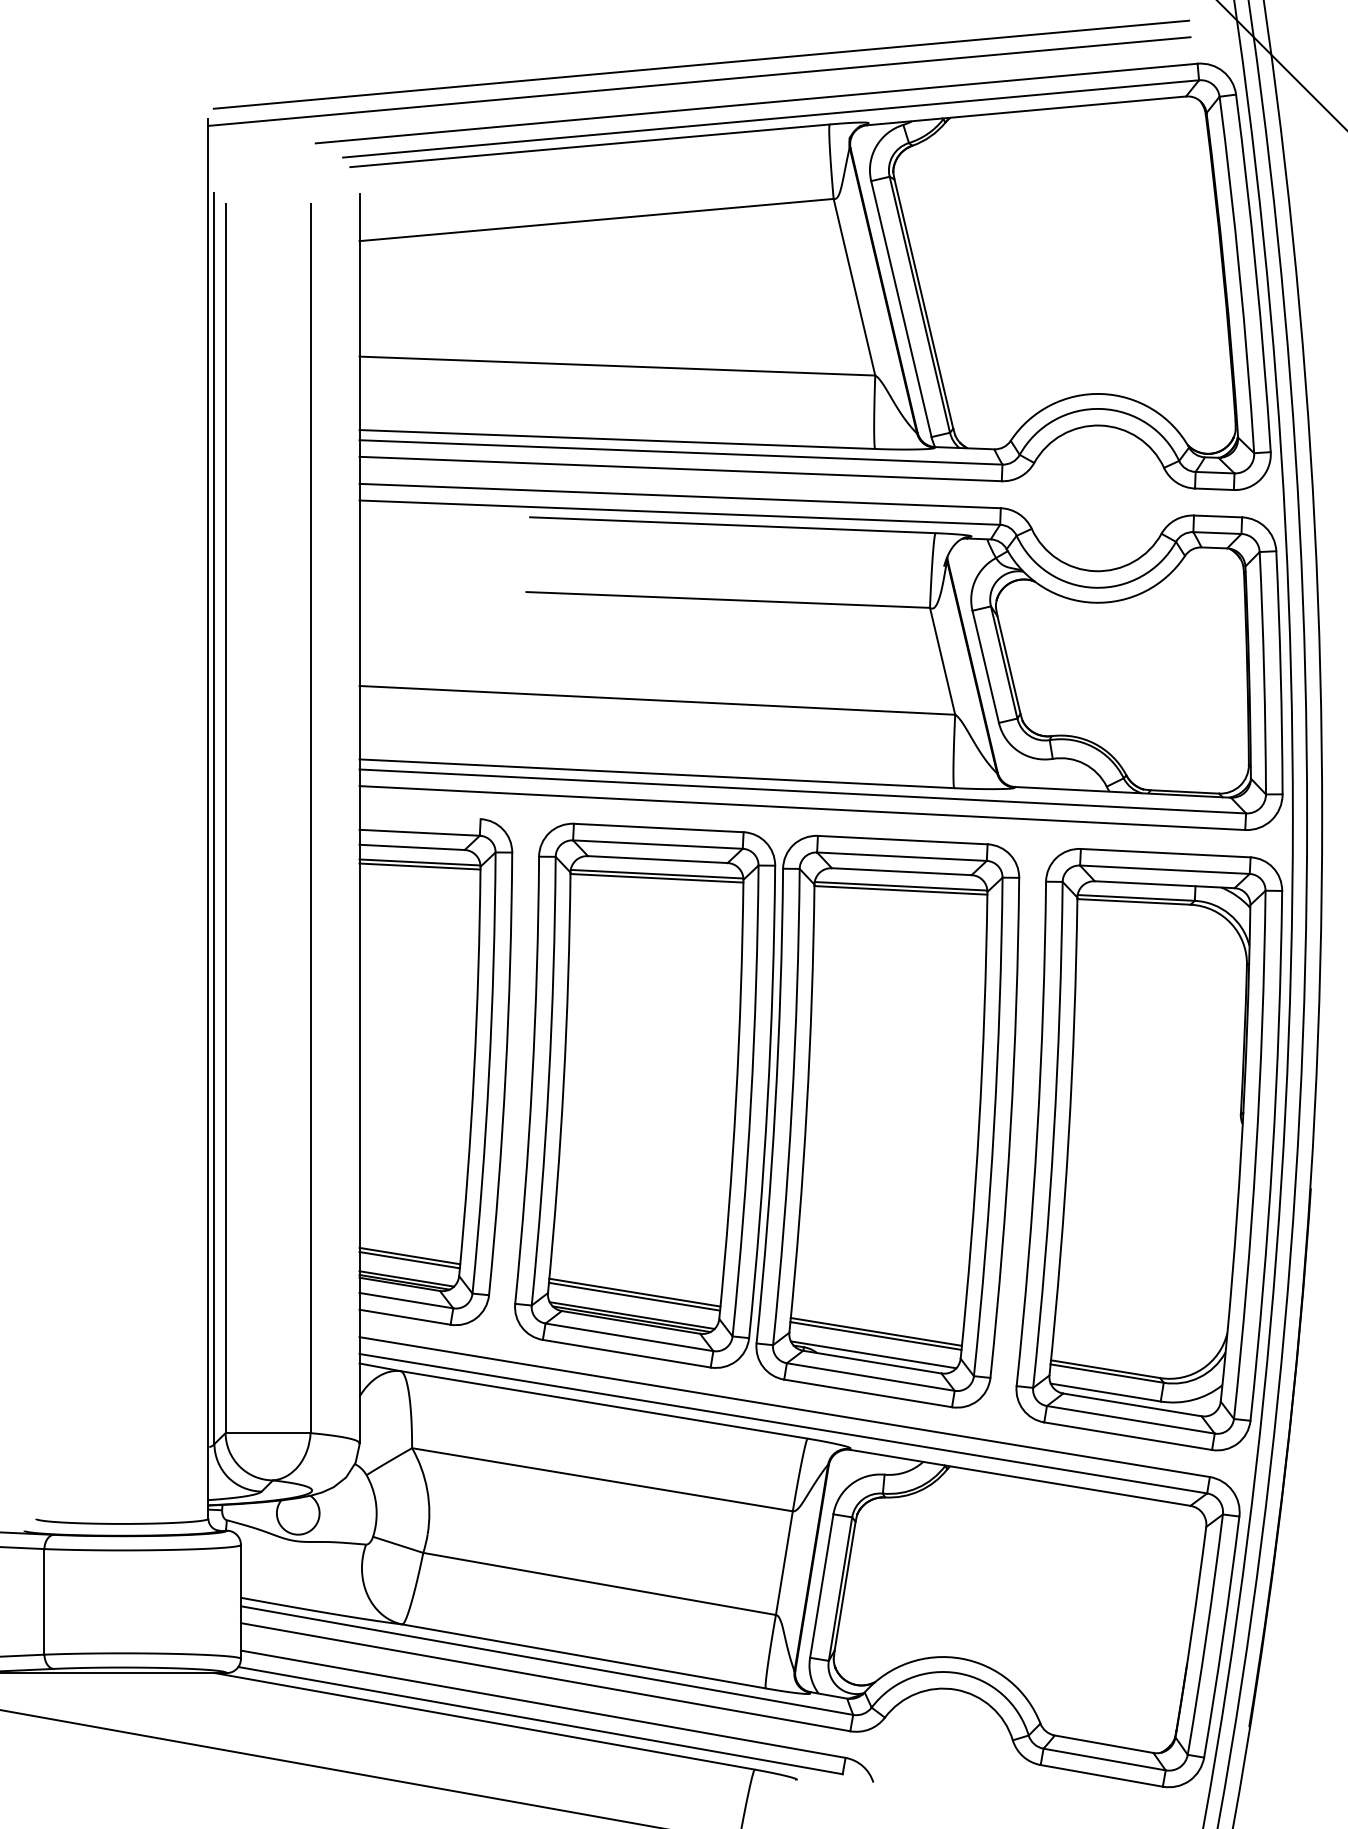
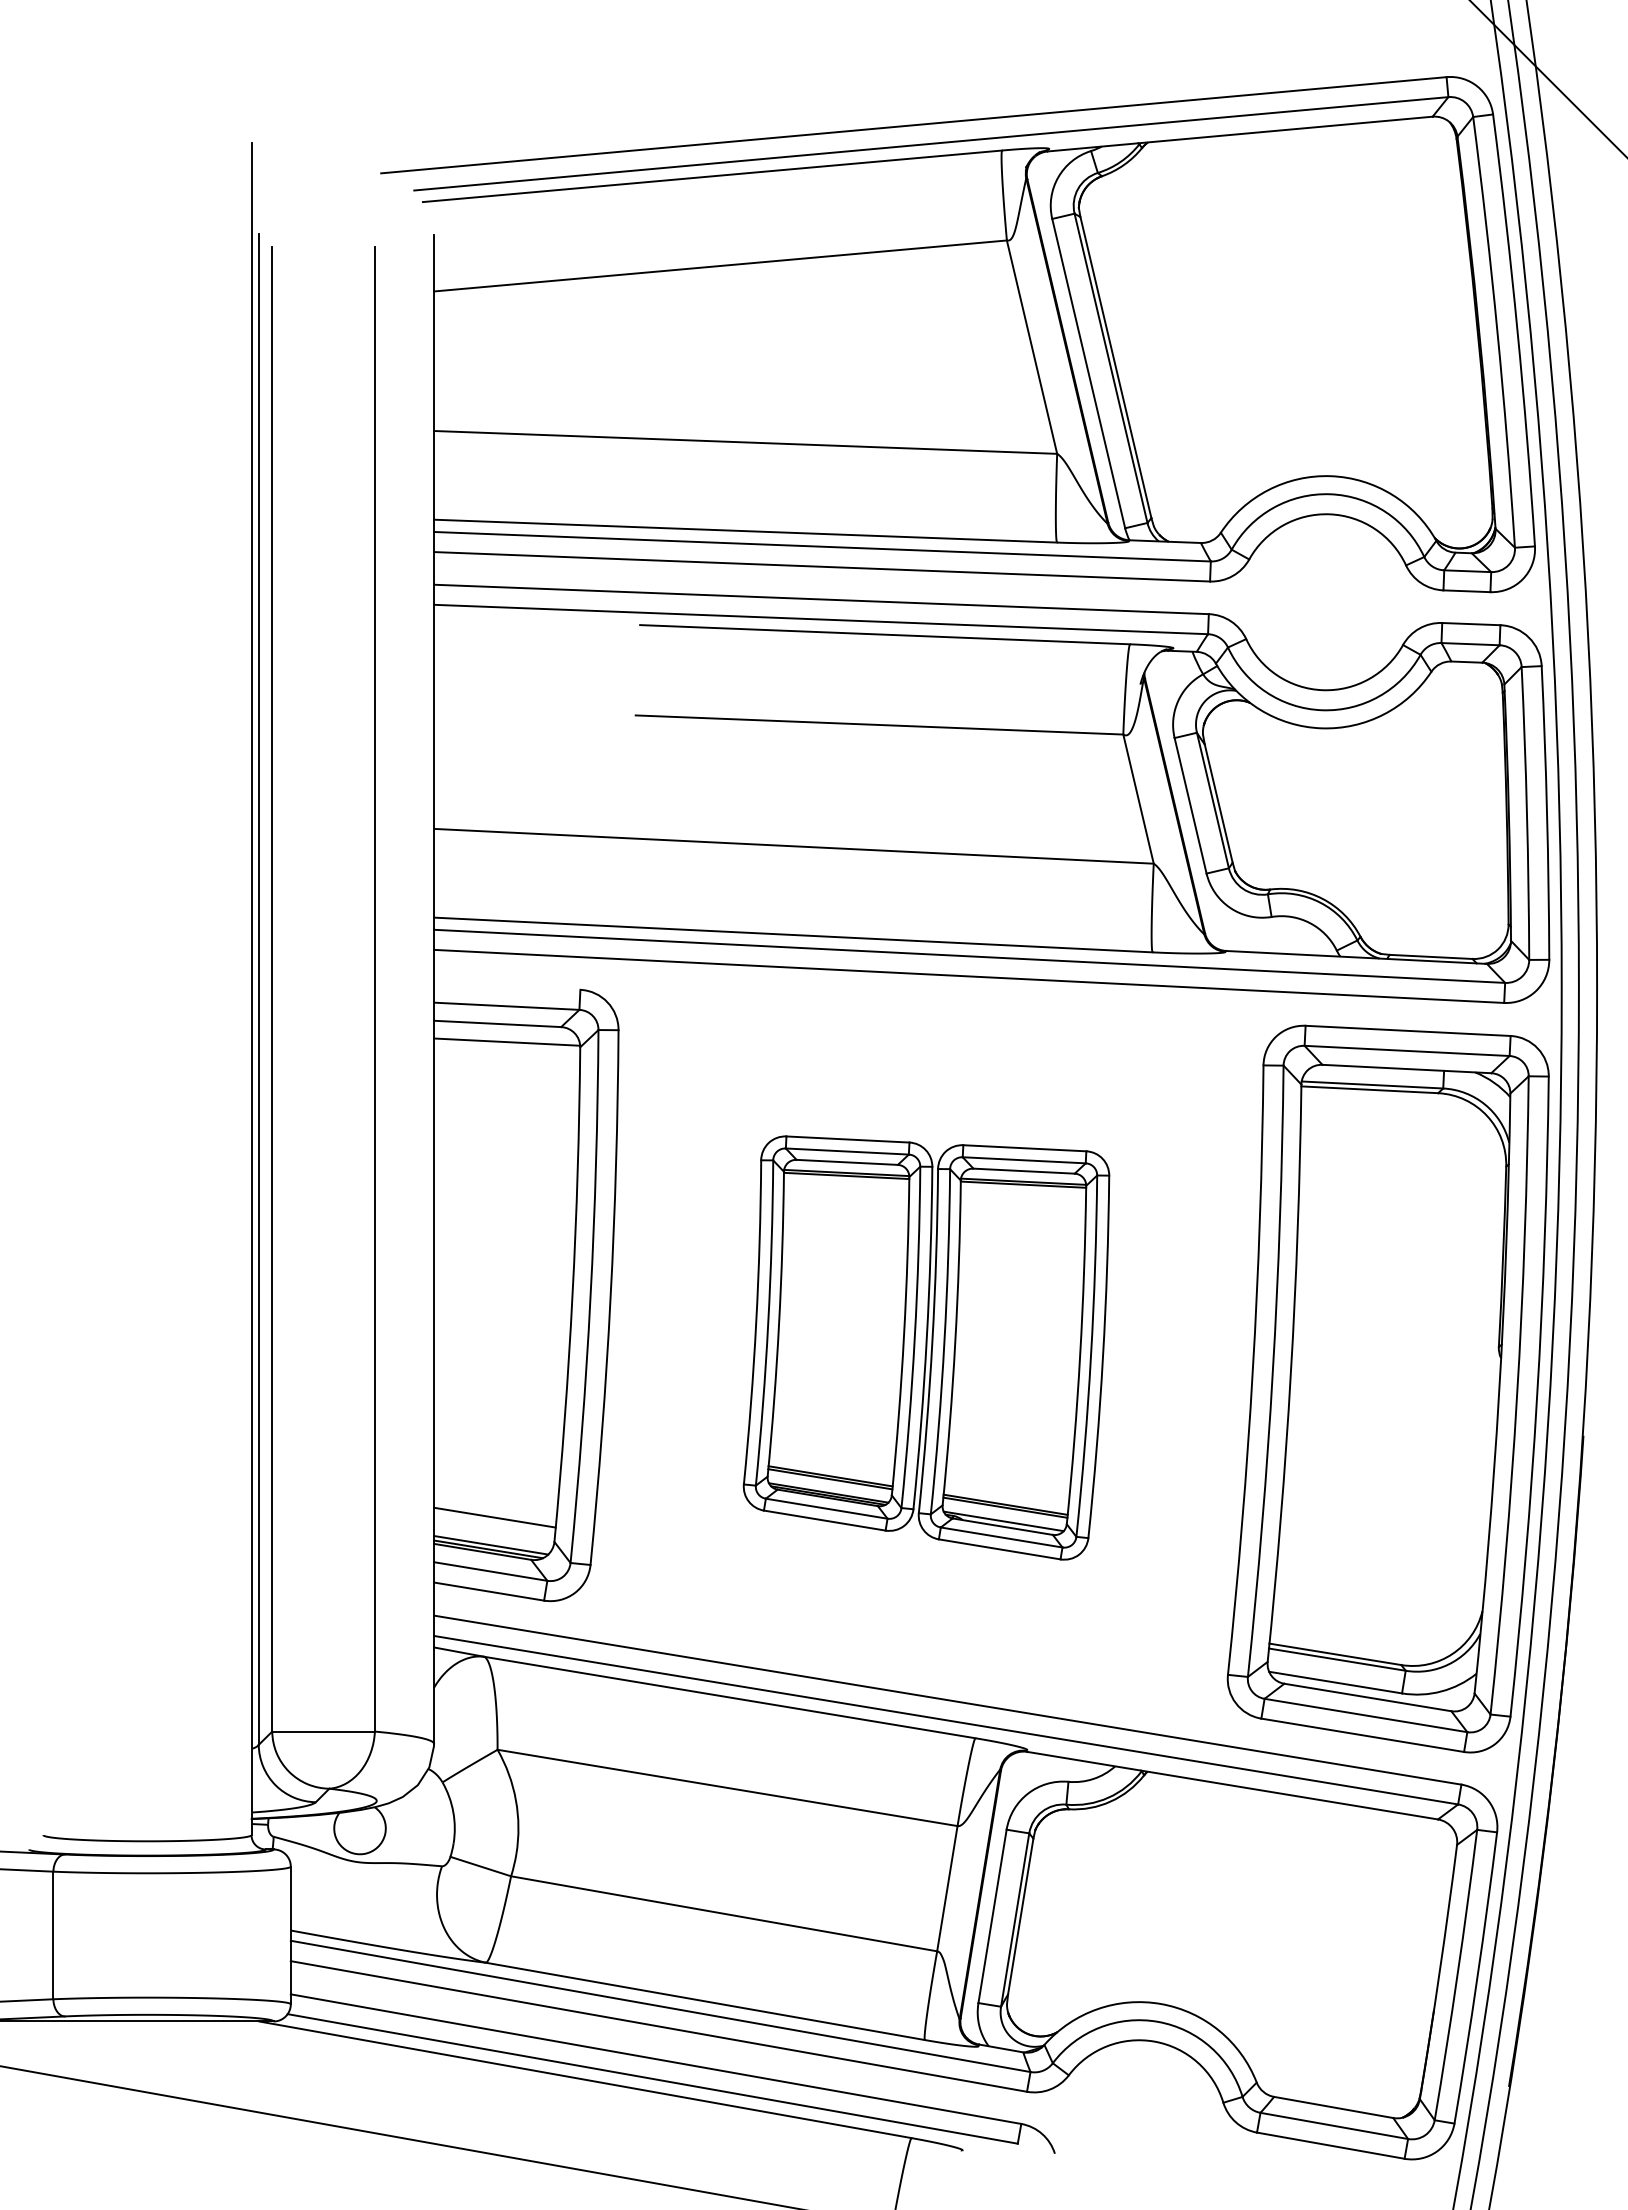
line: (700, 64) -> (846, 78), removed
line: (699, 81) -> (844, 98), removed
line: (420, 866) -> (507, 1046), removed
part: (767, 1115) -> (926, 1347), size x0.6
line: (409, 1260) -> (494, 1522), removed

